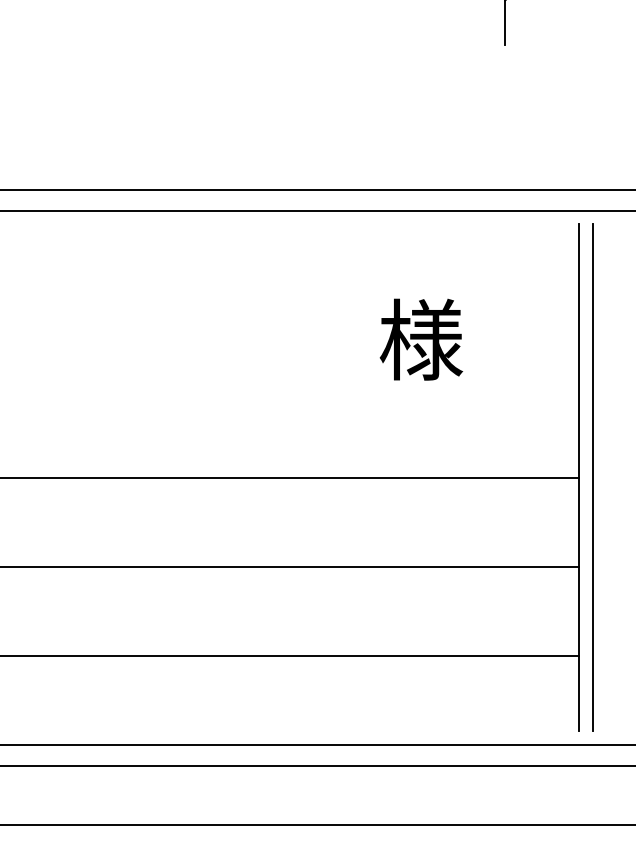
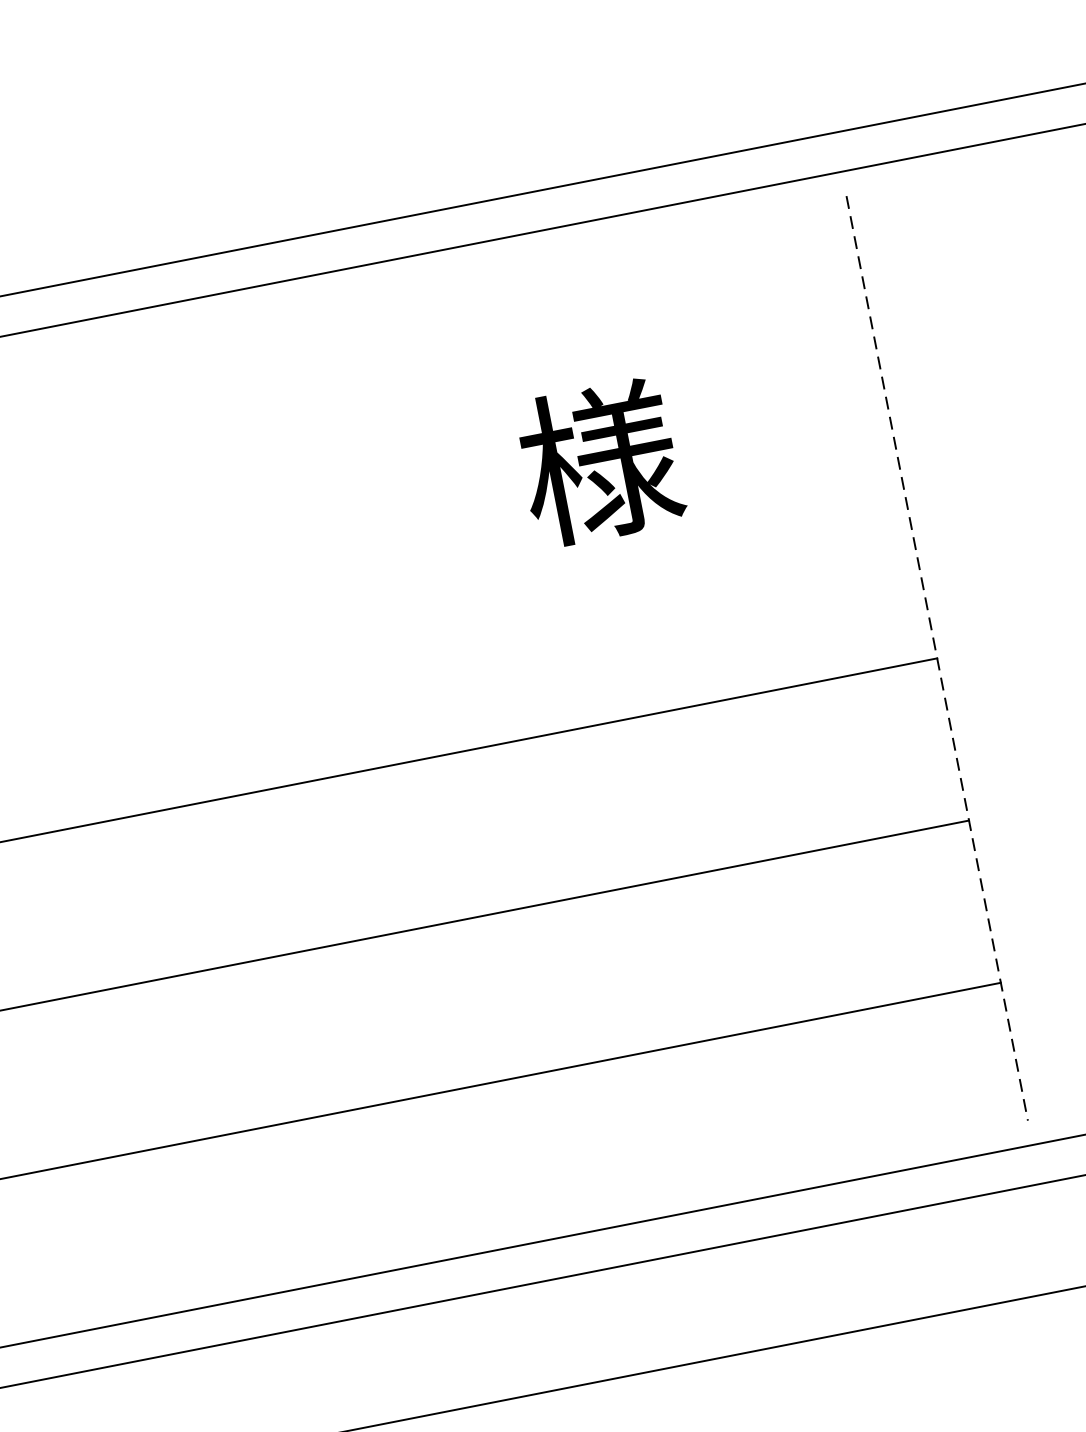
line: (592, 477) -> (961, 652), removed
line: (579, 478) -> (937, 659), solid -> dashed

